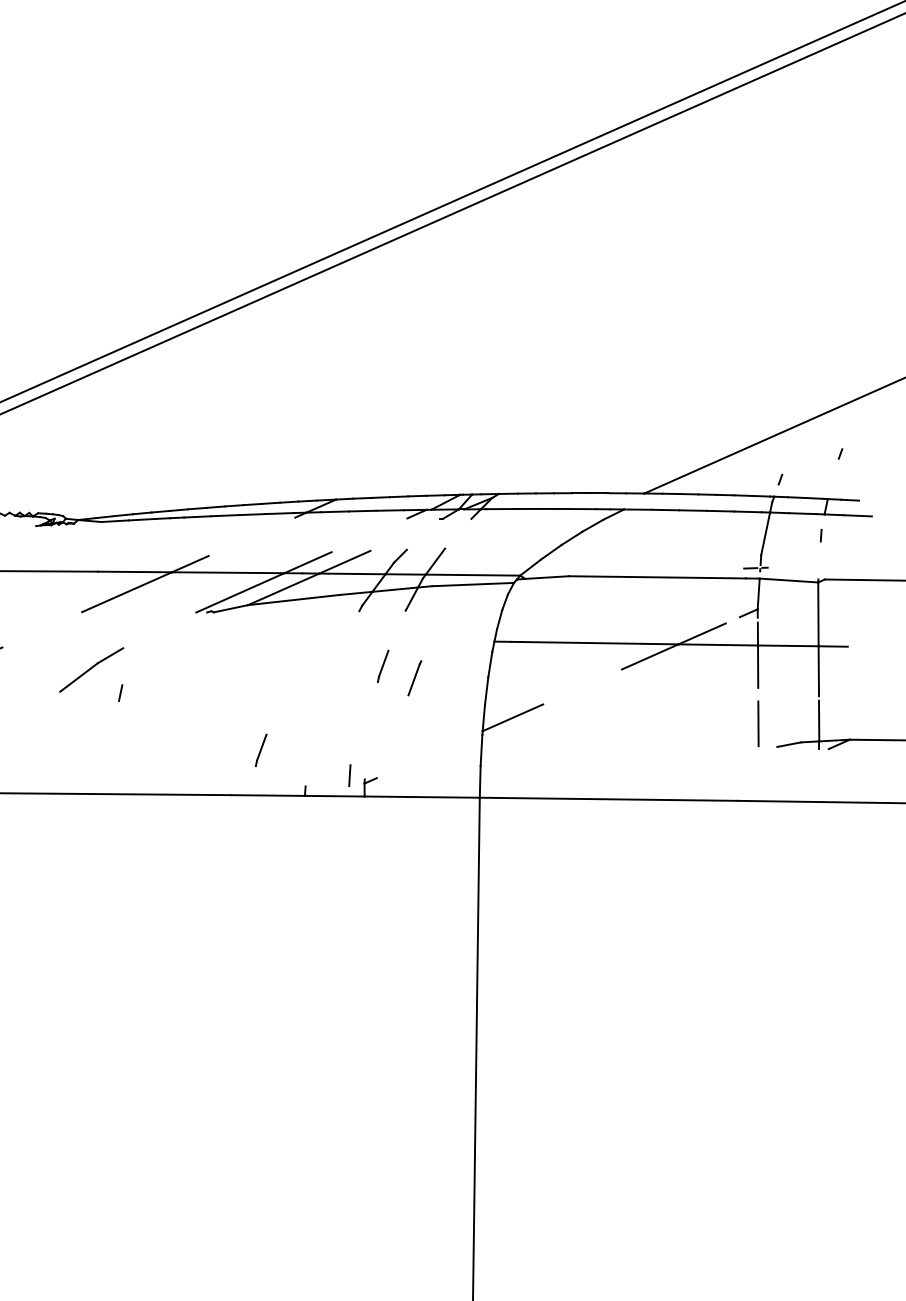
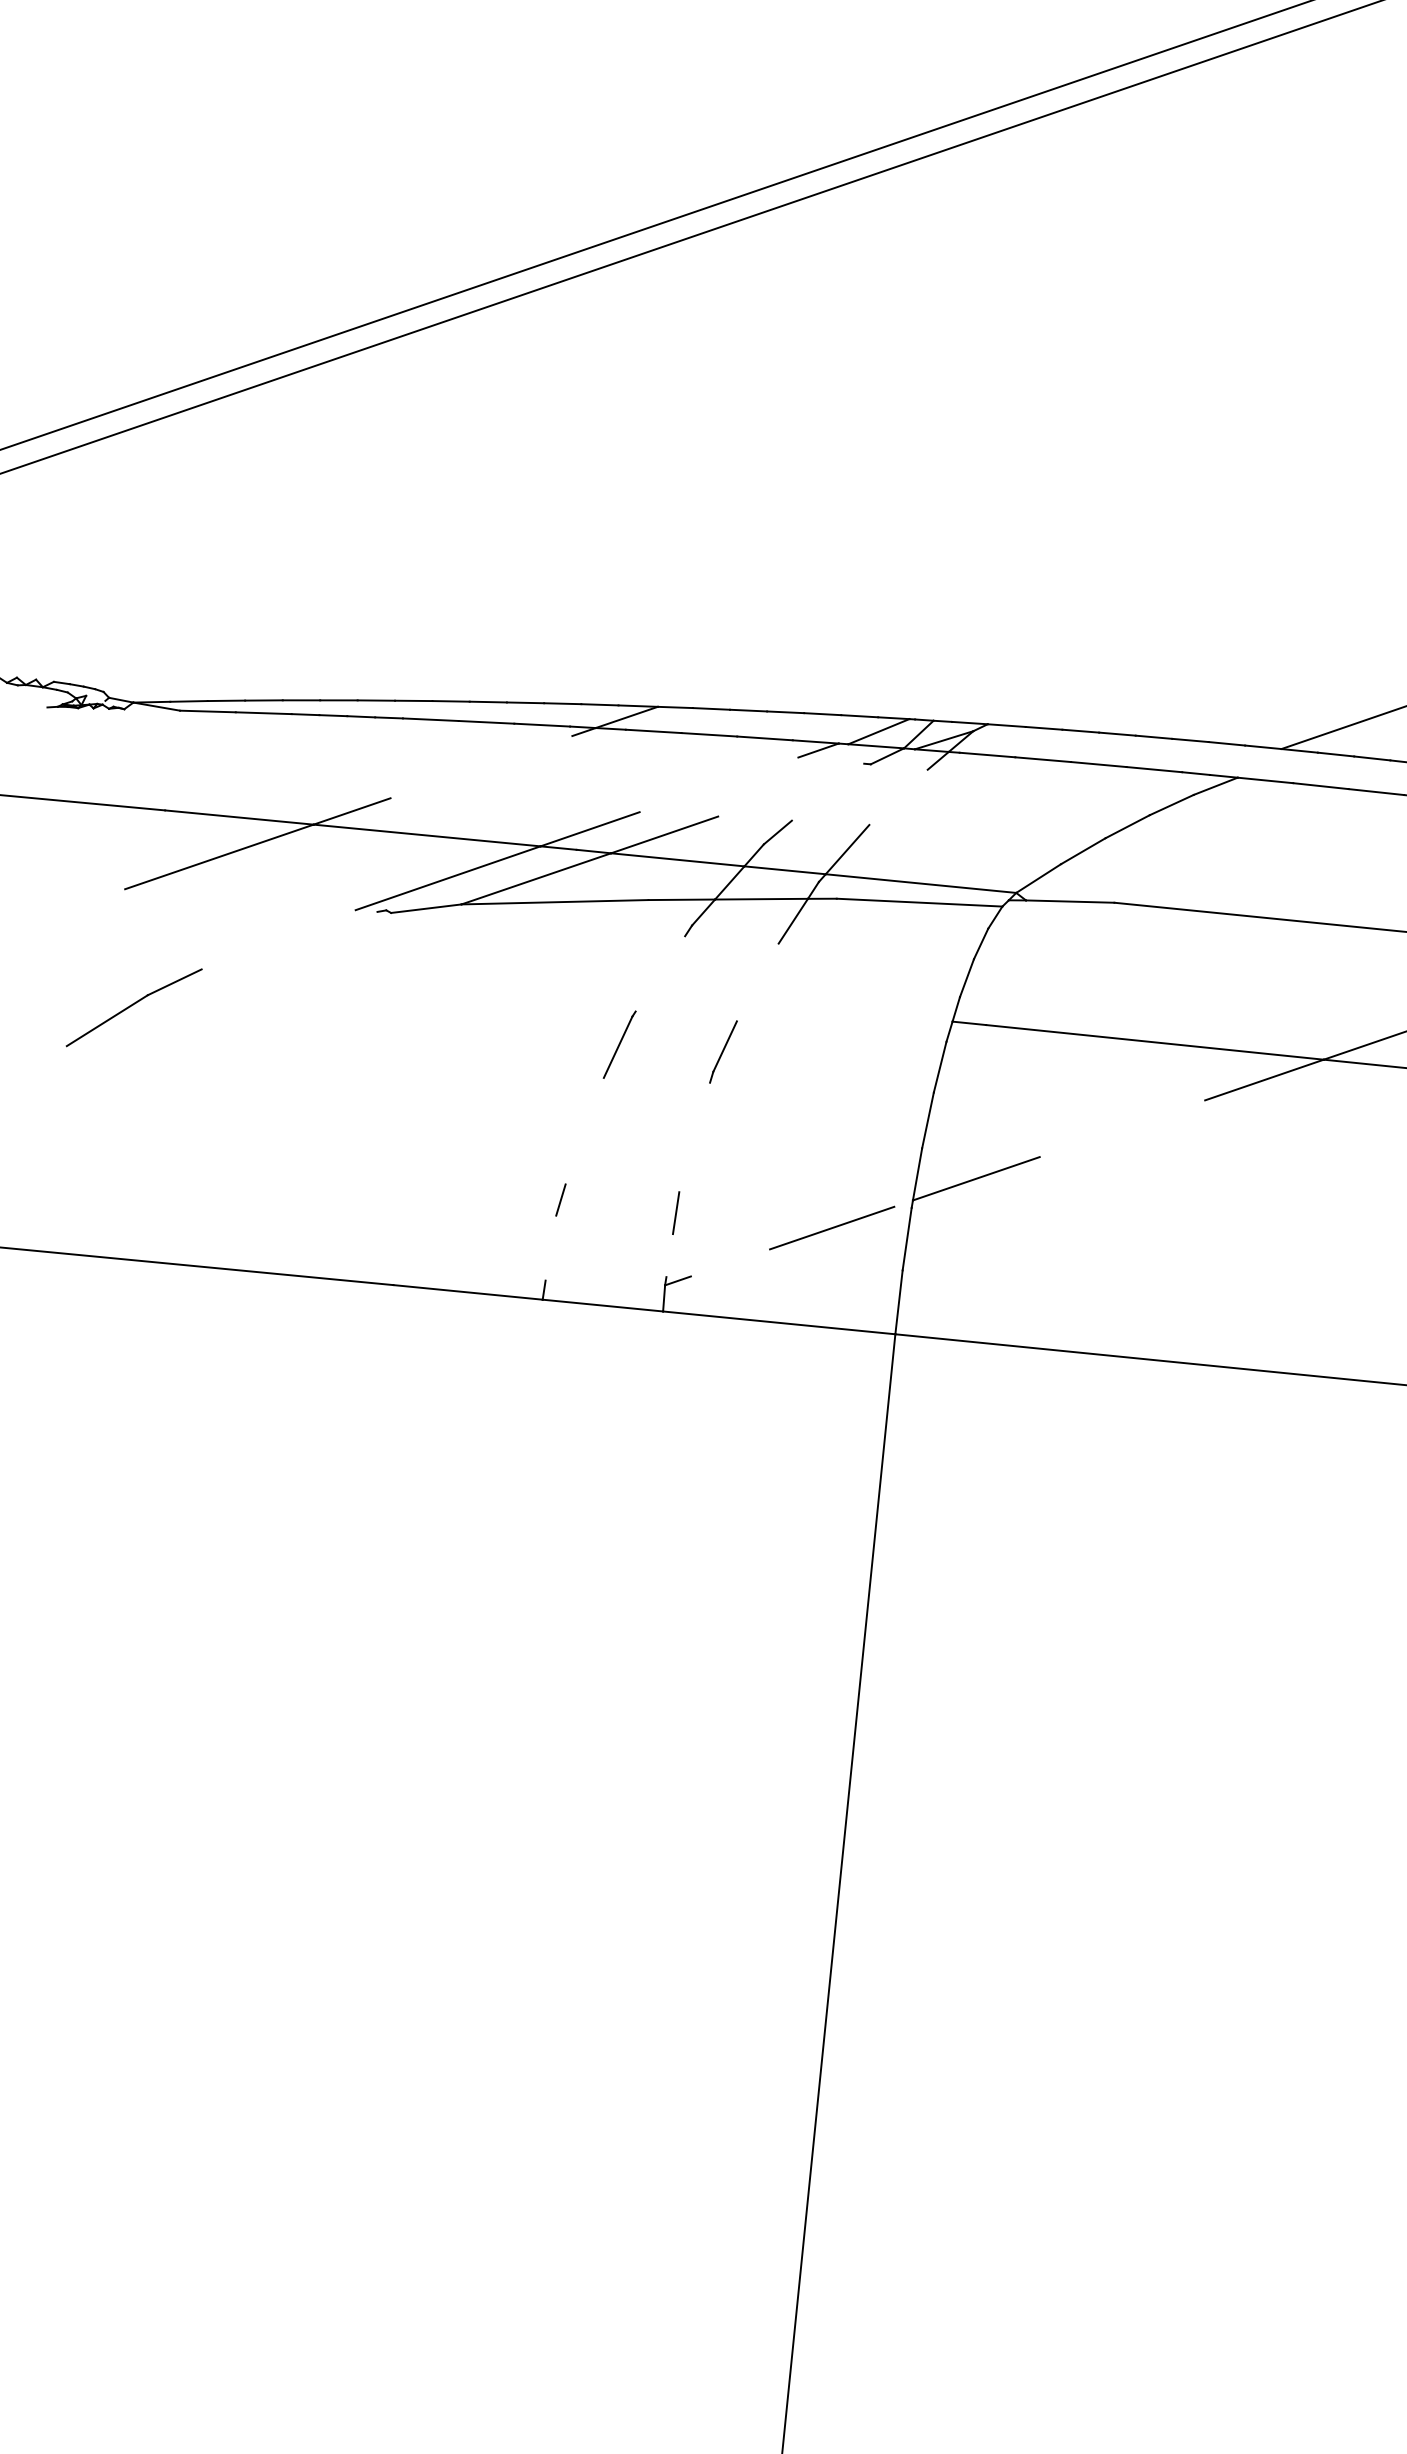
line: (414, 678) -> (618, 1045), moved
line: (120, 692) -> (560, 1198), moved
line: (443, 748) -> (830, 1228), added
line: (261, 749) -> (463, 1198), removed
line: (349, 775) -> (675, 1212), moved

